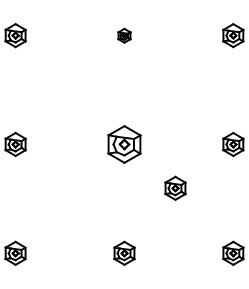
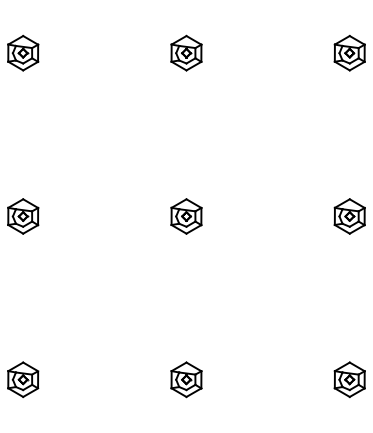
part: (124, 35) -> (186, 53), size x1.67
part: (124, 144) -> (186, 216), size x0.62
part: (175, 187) -> (262, 280), removed

